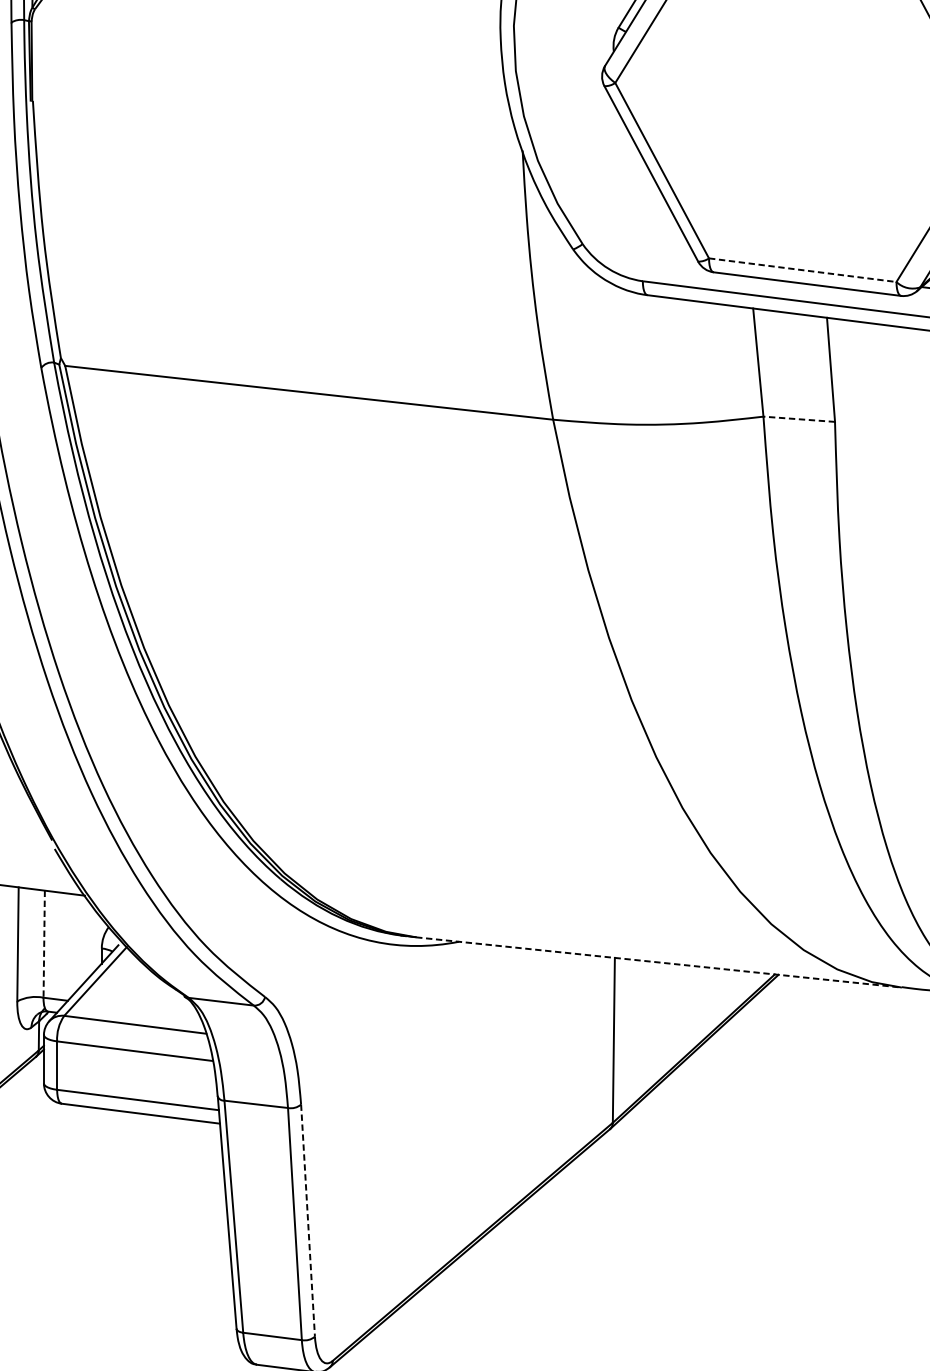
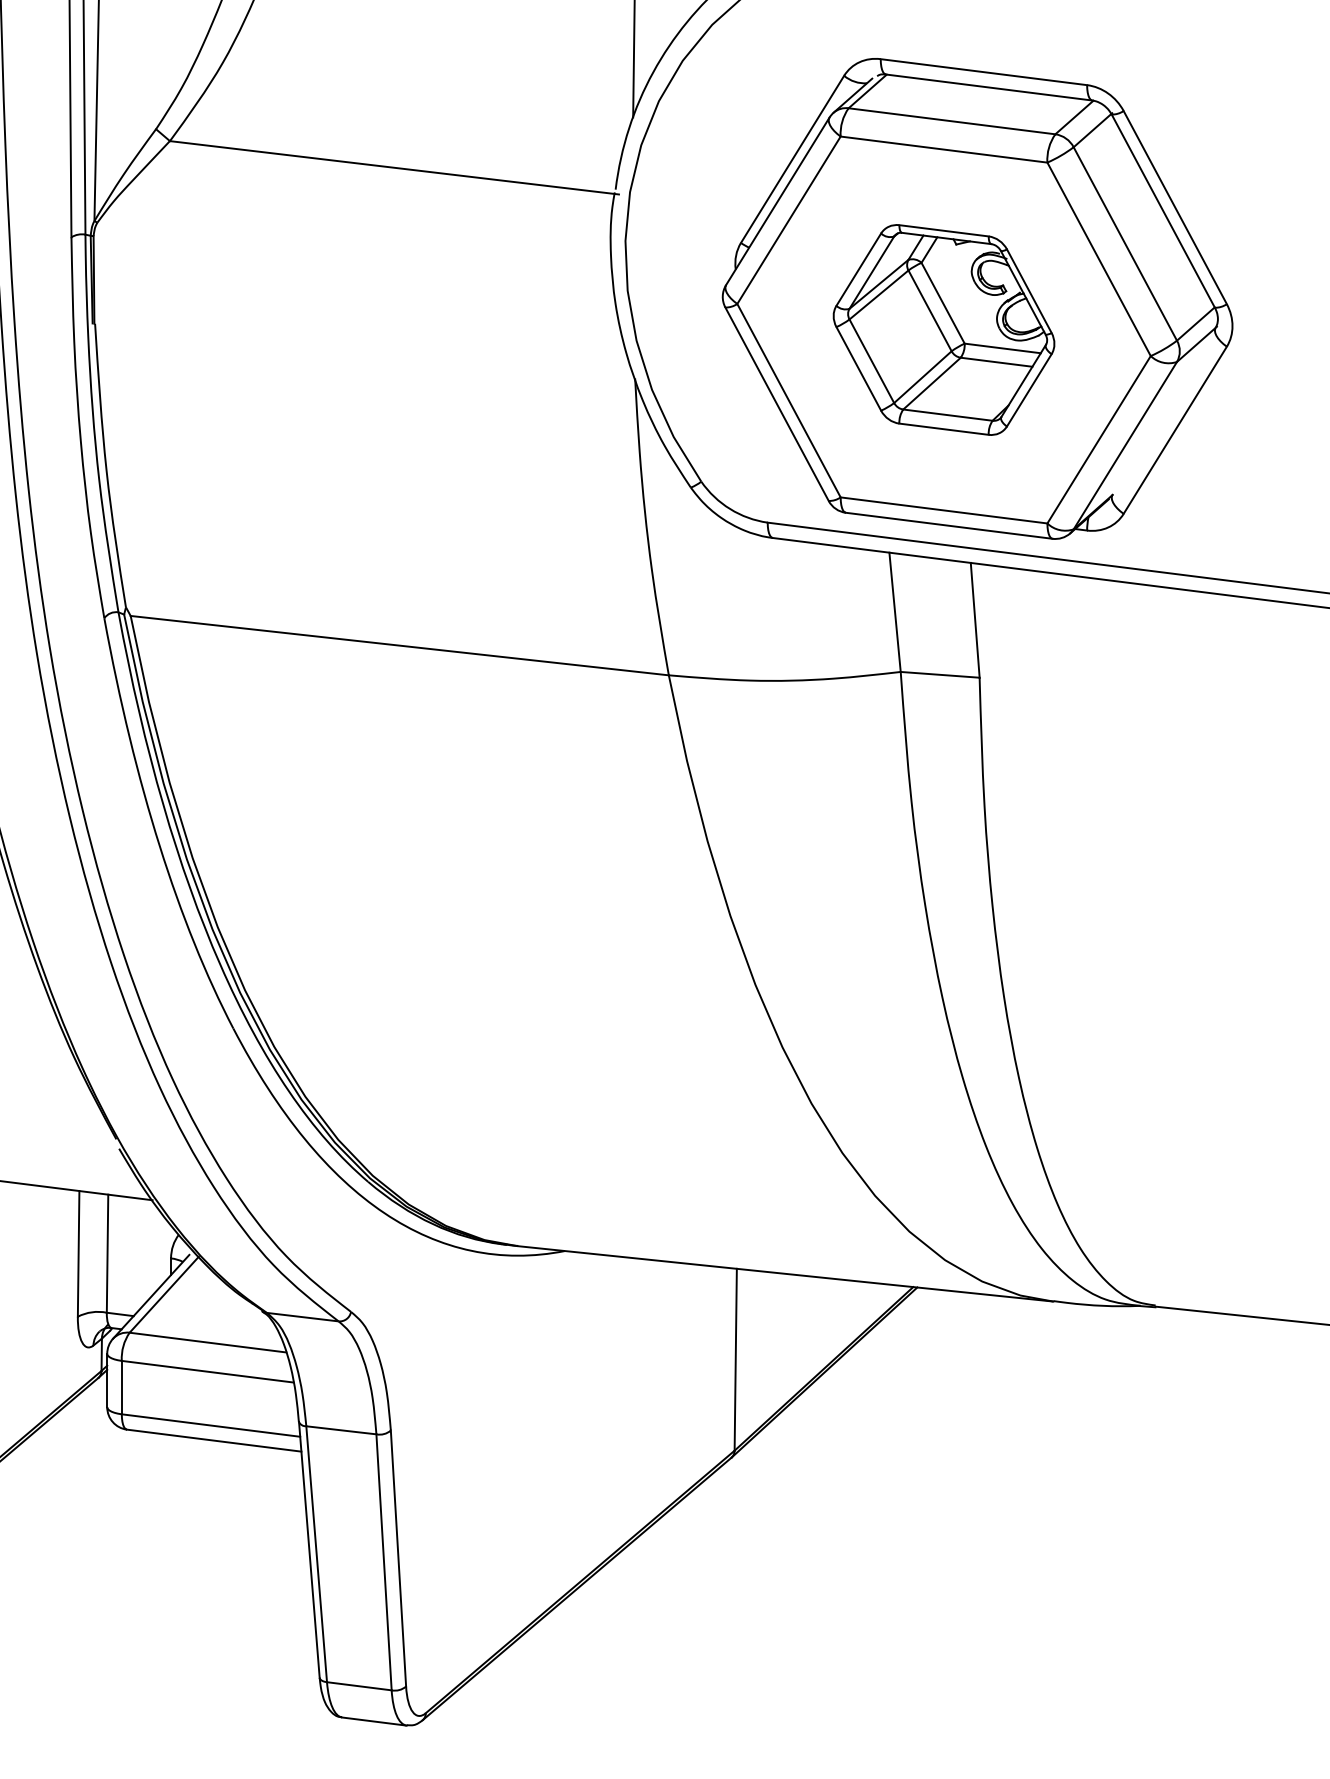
part: (802, 106) -> (943, 329), added
line: (803, 270) -> (944, 510), dashed -> solid
line: (799, 418) -> (940, 674), dashed -> solid
line: (44, 944) -> (107, 1254), dashed -> solid
line: (659, 962) -> (786, 1273), dashed -> solid
line: (308, 1221) -> (398, 1559), dashed -> solid

